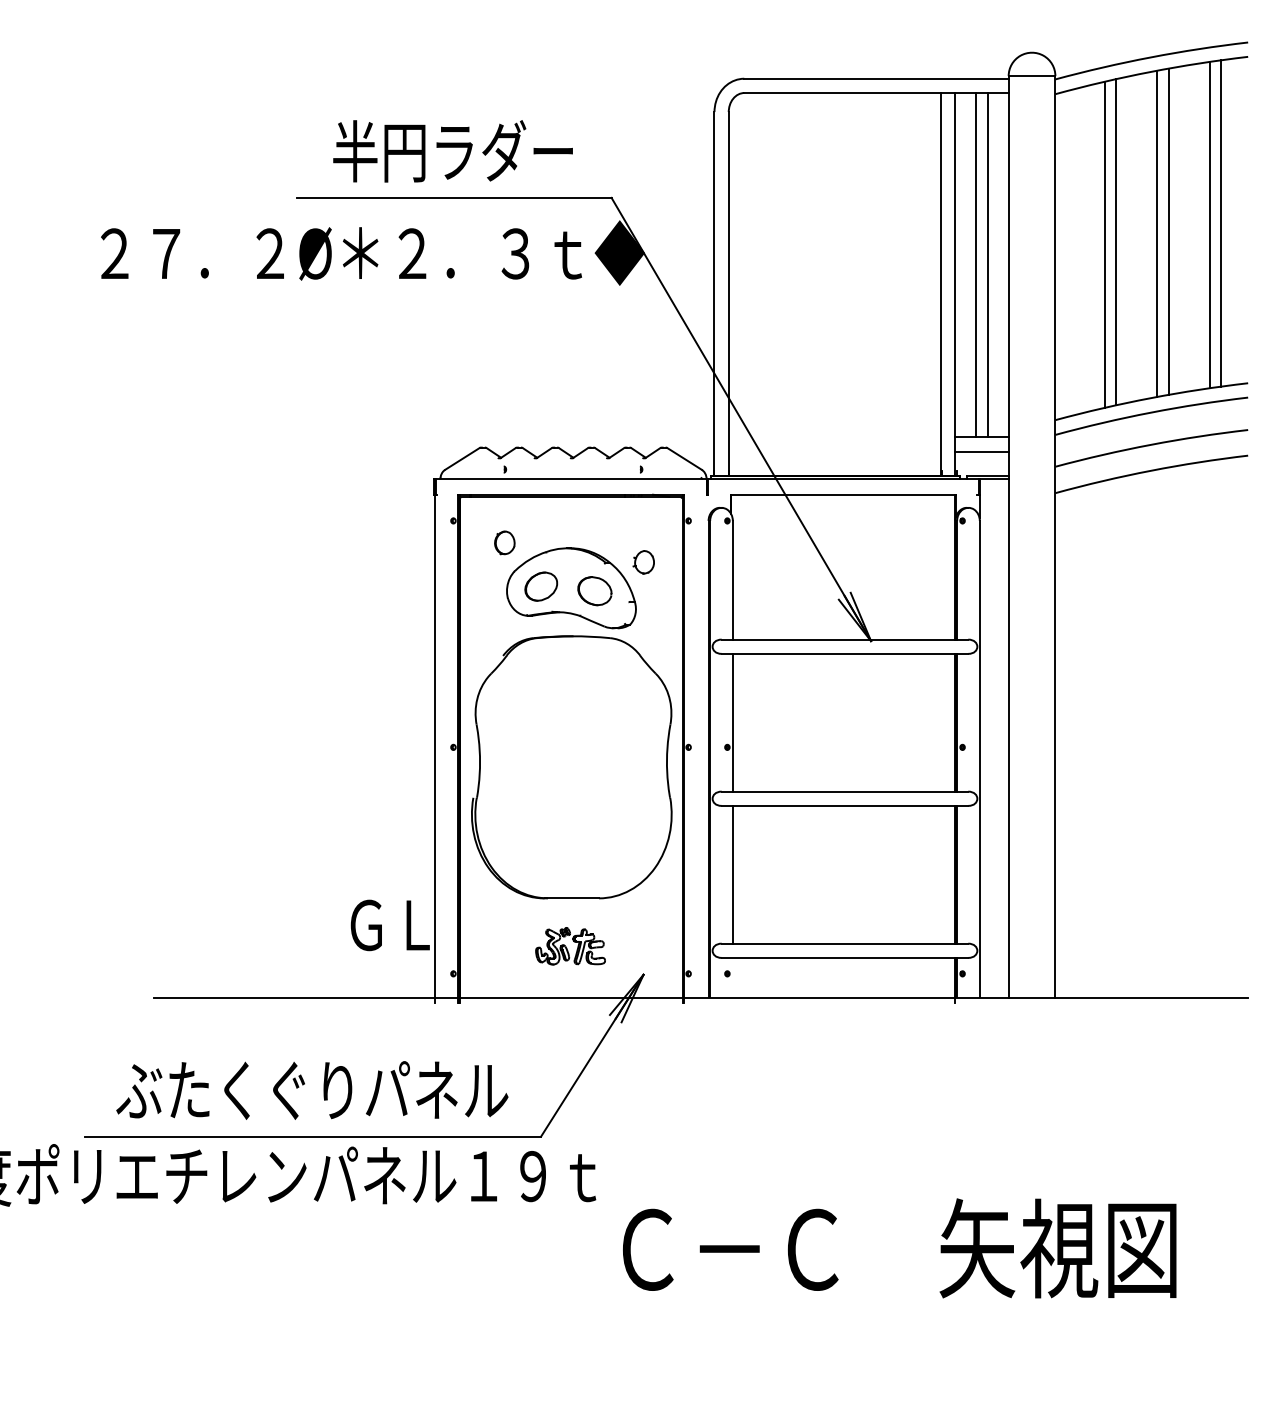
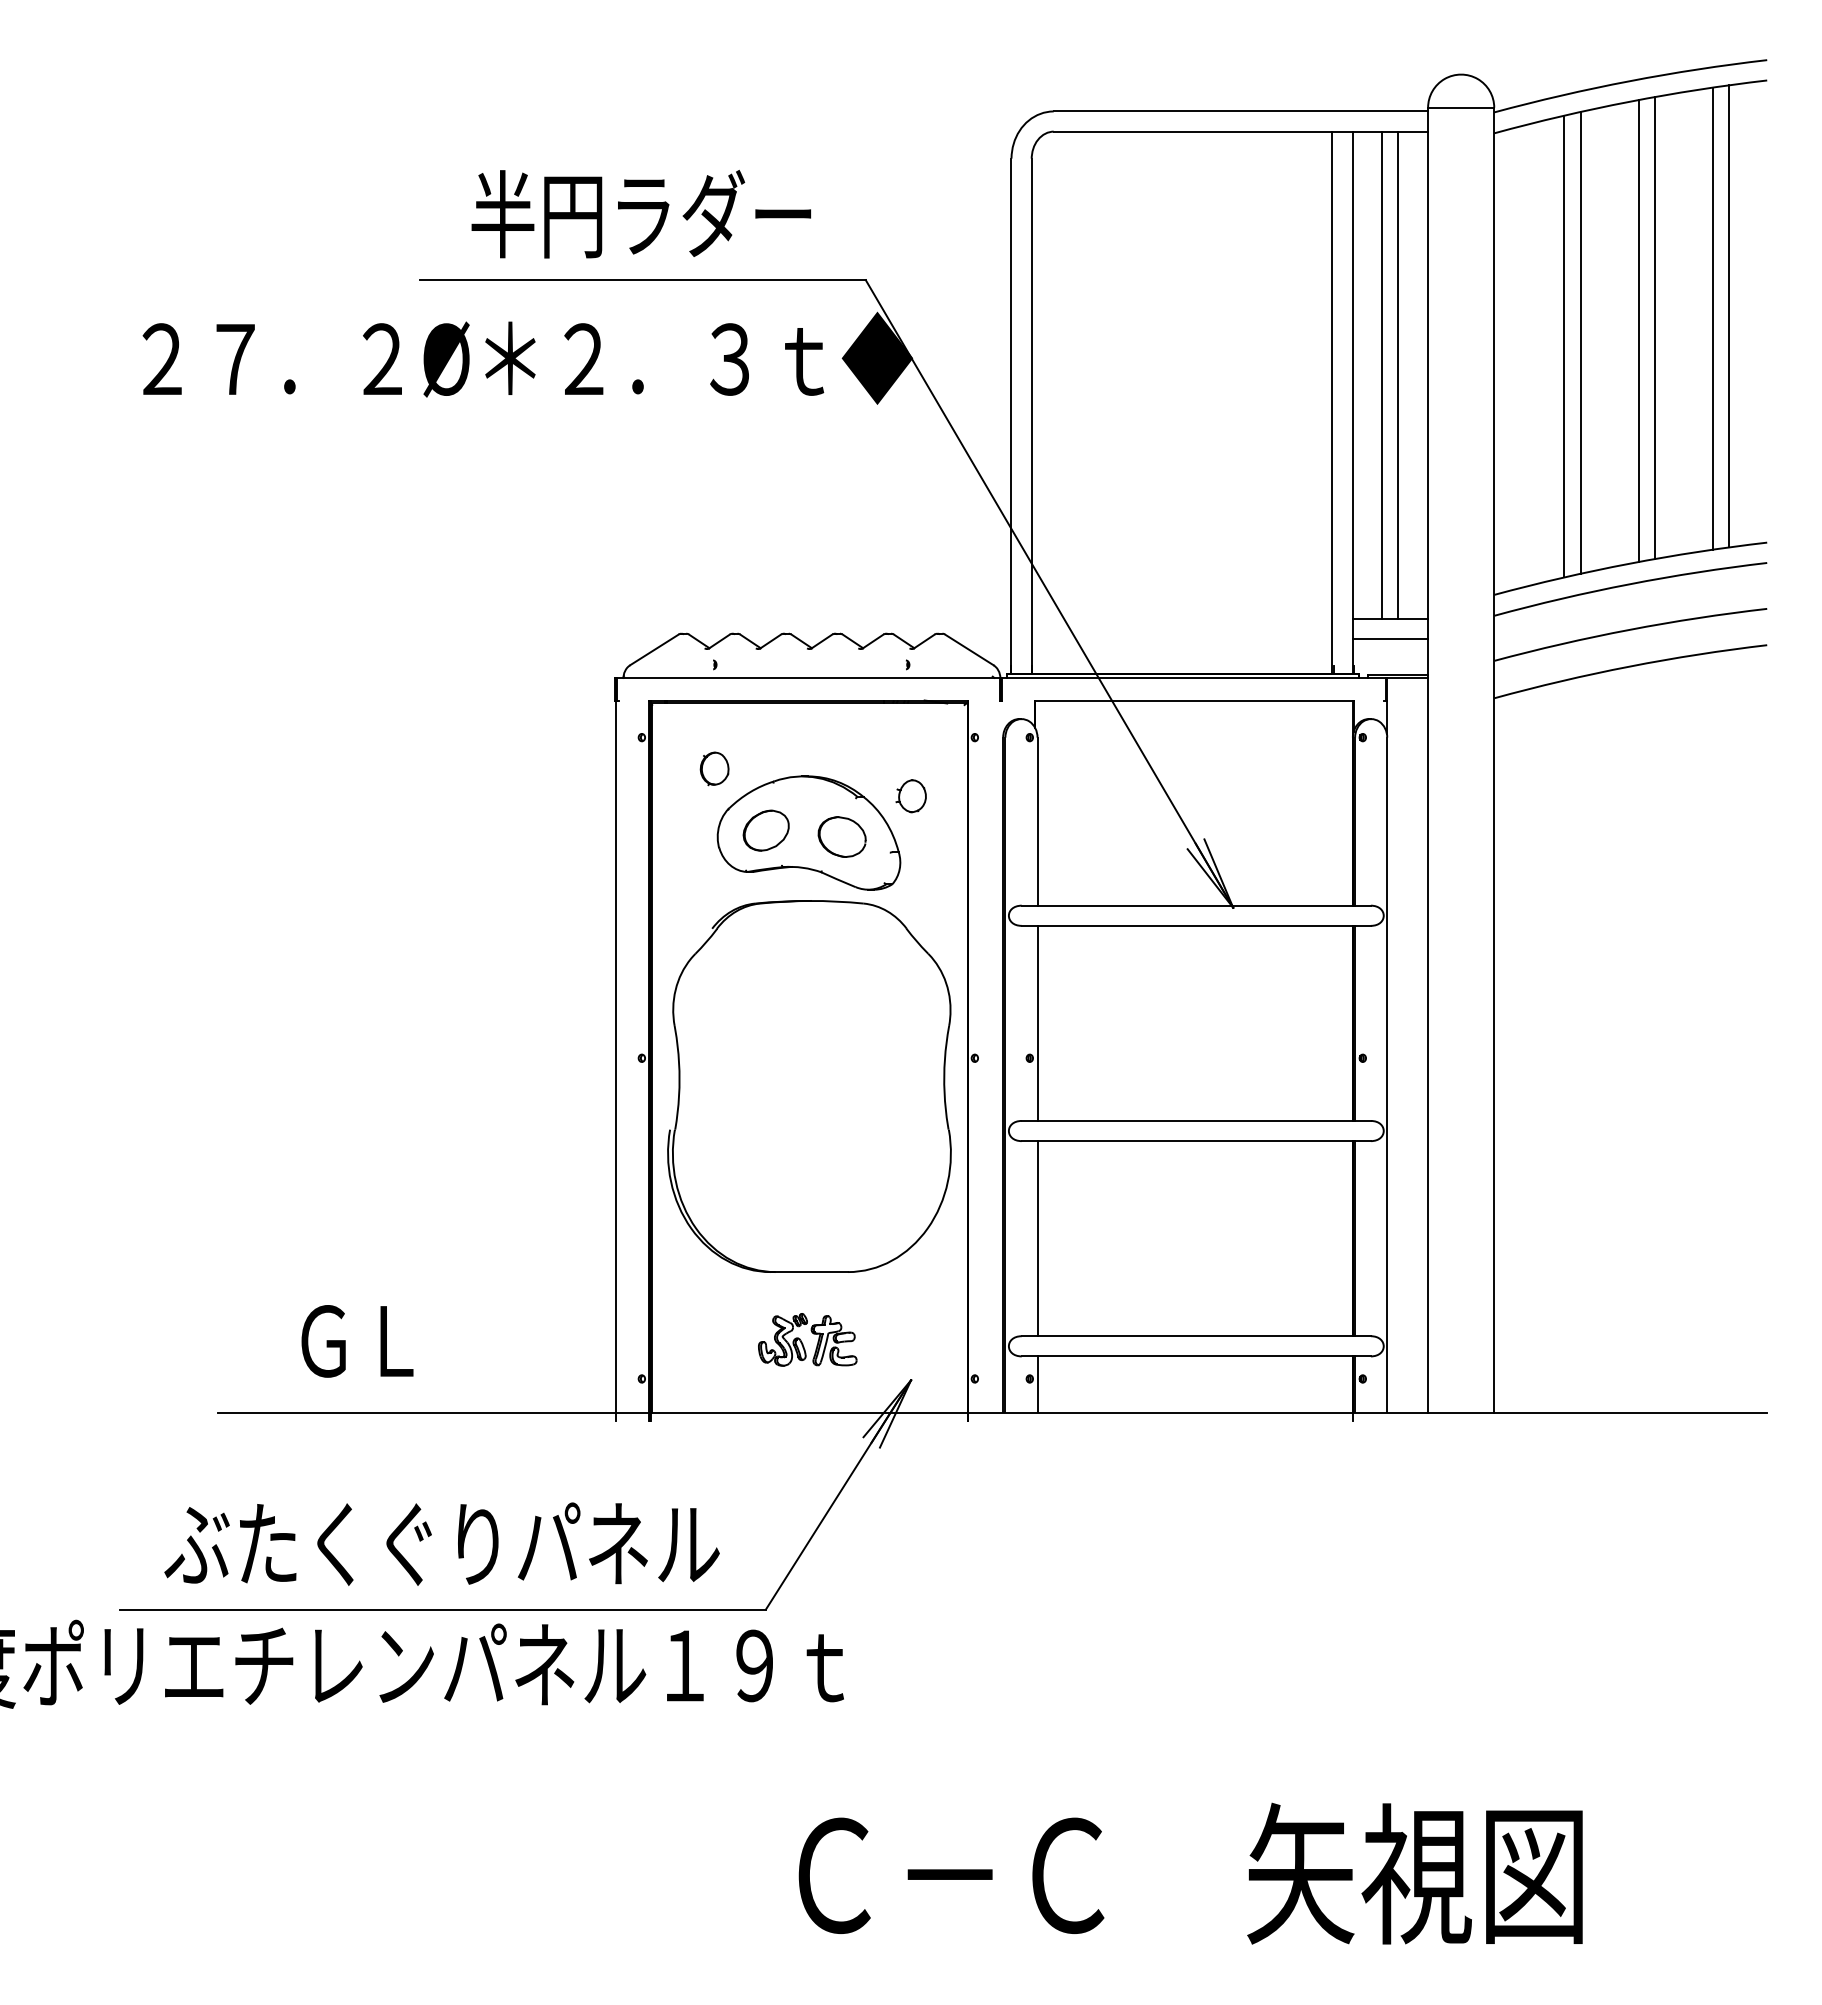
text: (390, 925) -> (357, 1341), moved
line: (732, 977) -> (1037, 1384), added
text: (899, 1248) -> (1190, 1873), moved

